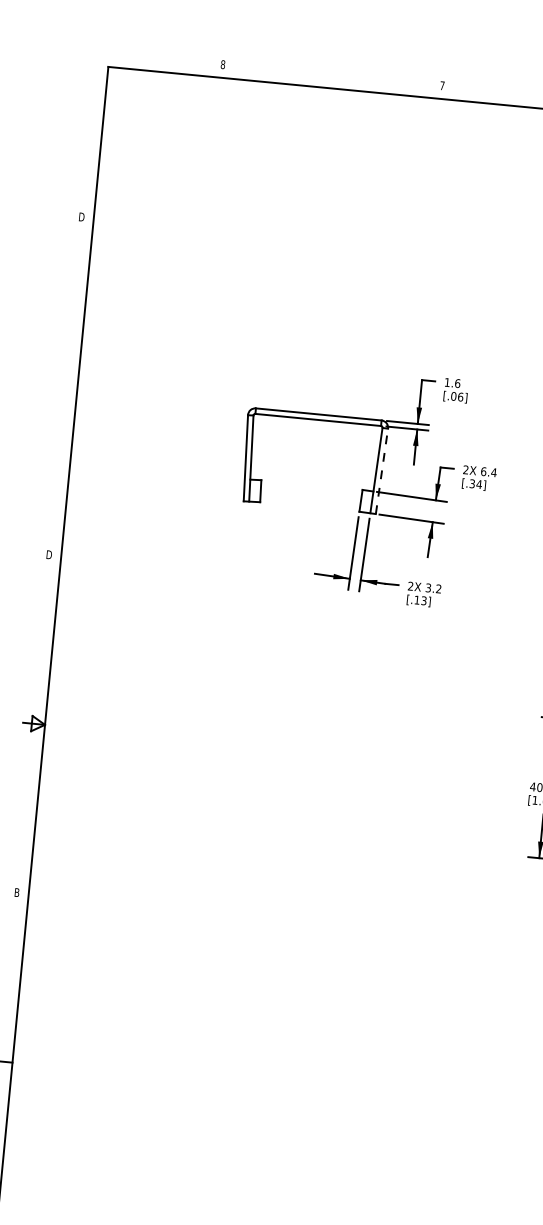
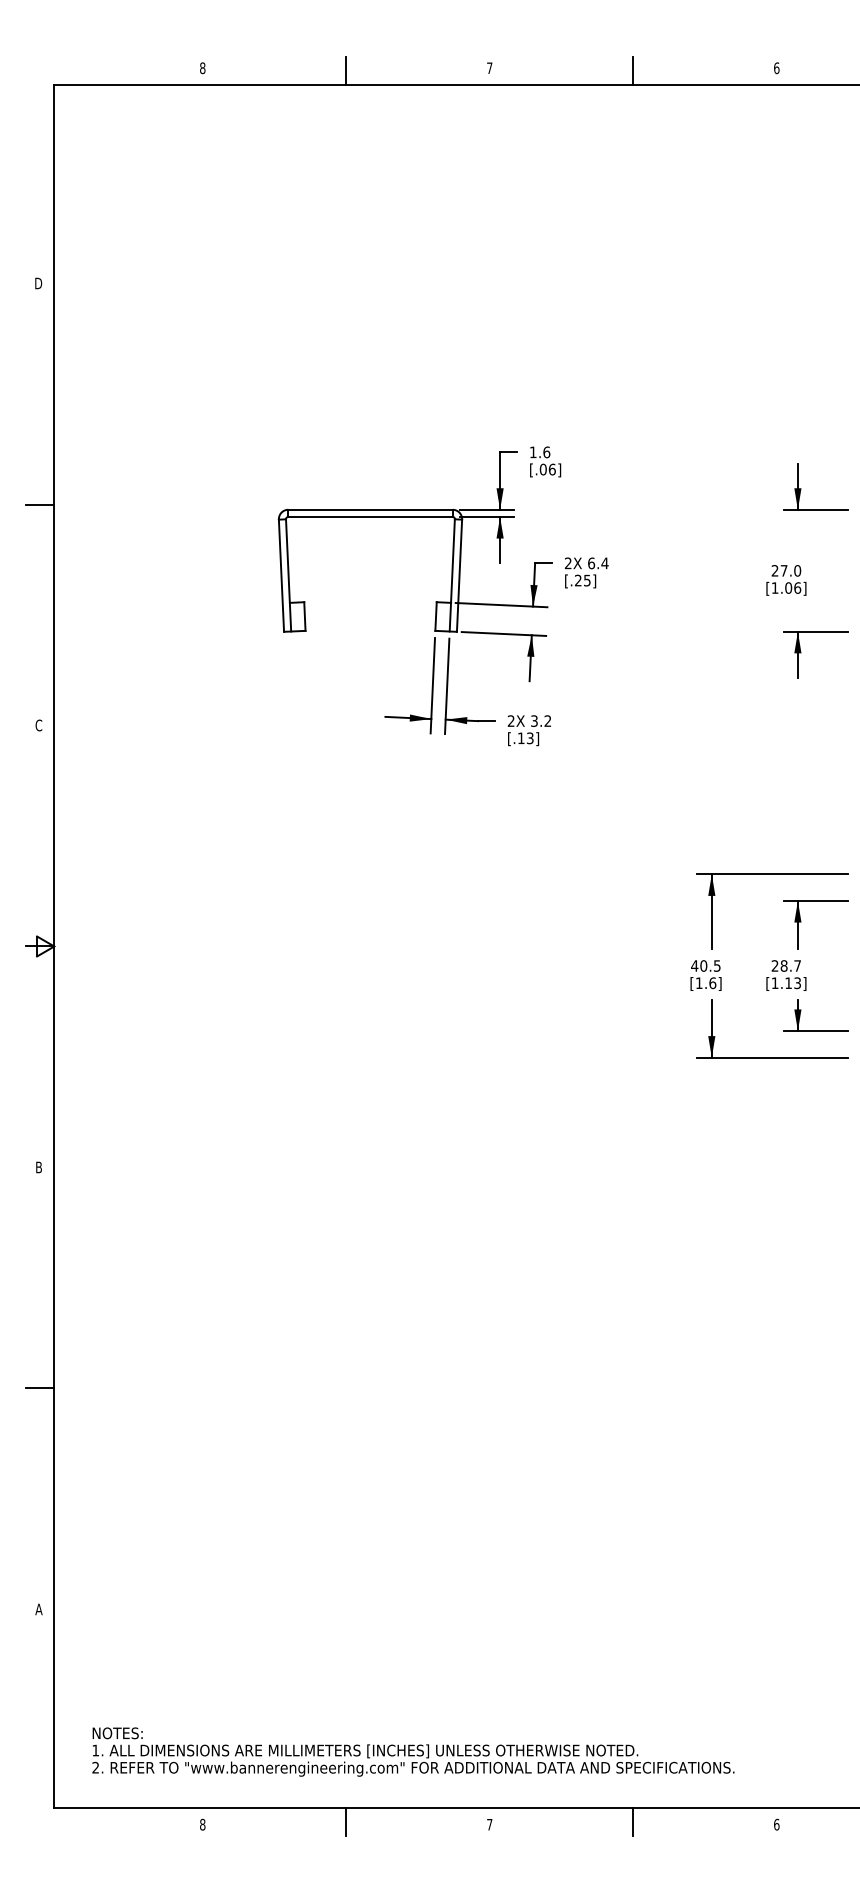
line: (332, 76) -> (346, 70), added
line: (66, 386) -> (39, 504), added
line: (381, 471) -> (459, 575), dashed -> solid
text: (475, 484) -> (582, 580), [.34] -> [.25]
text: (49, 554) -> (38, 725), D -> C

